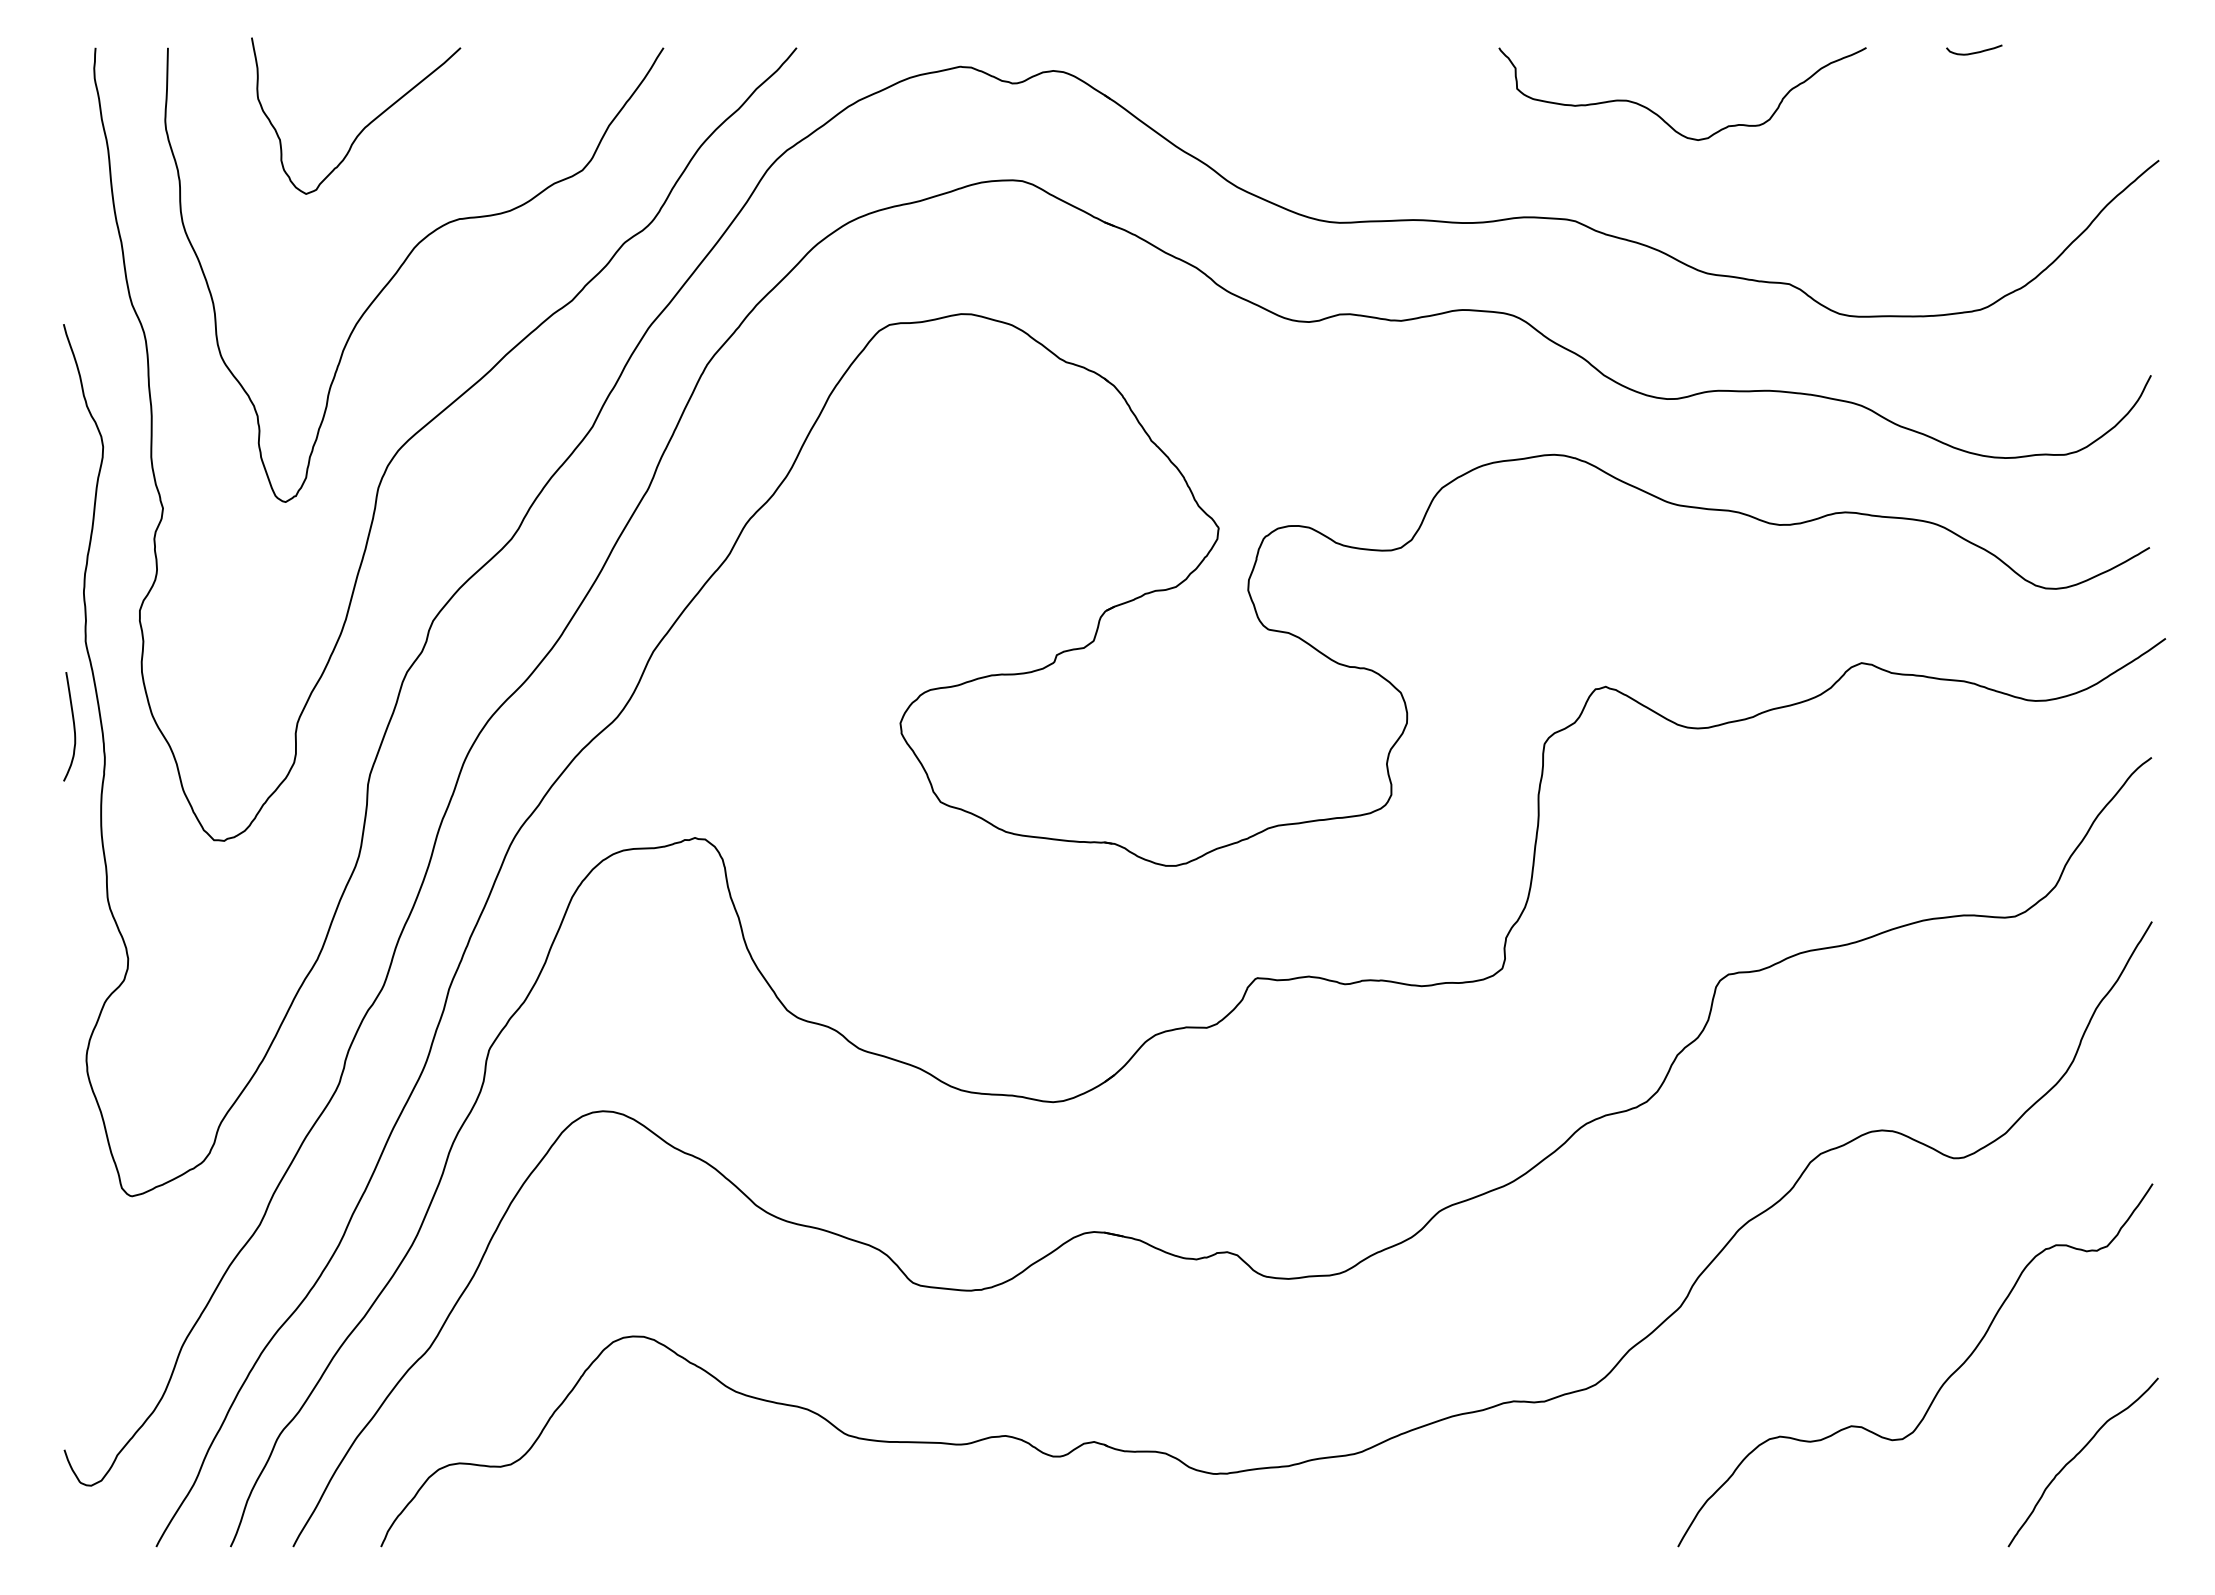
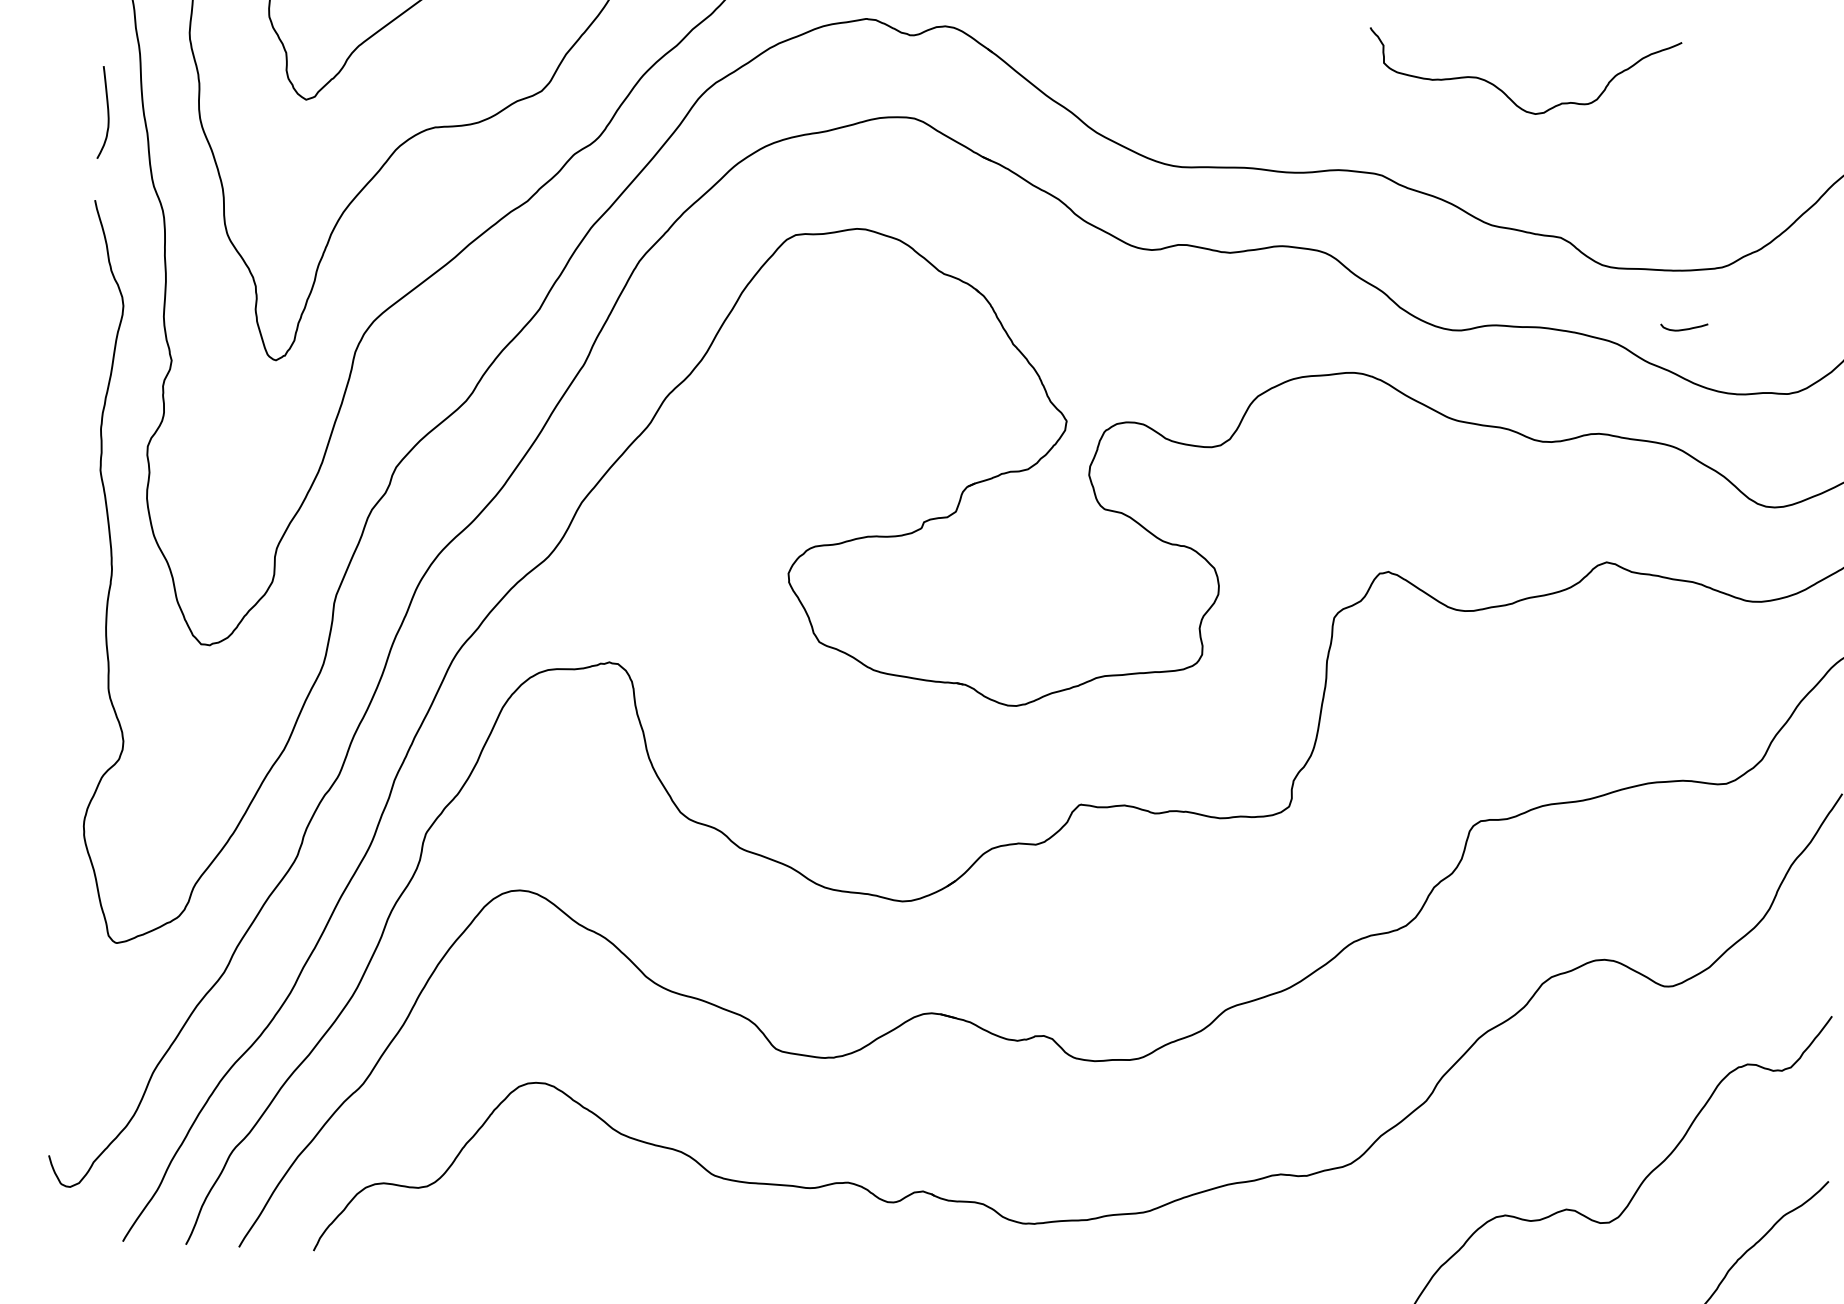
curve: (1976, 51) -> (1686, 328), moved
curve: (1659, 115) -> (1503, 91), moved
curve: (73, 726) -> (107, 112), moved

